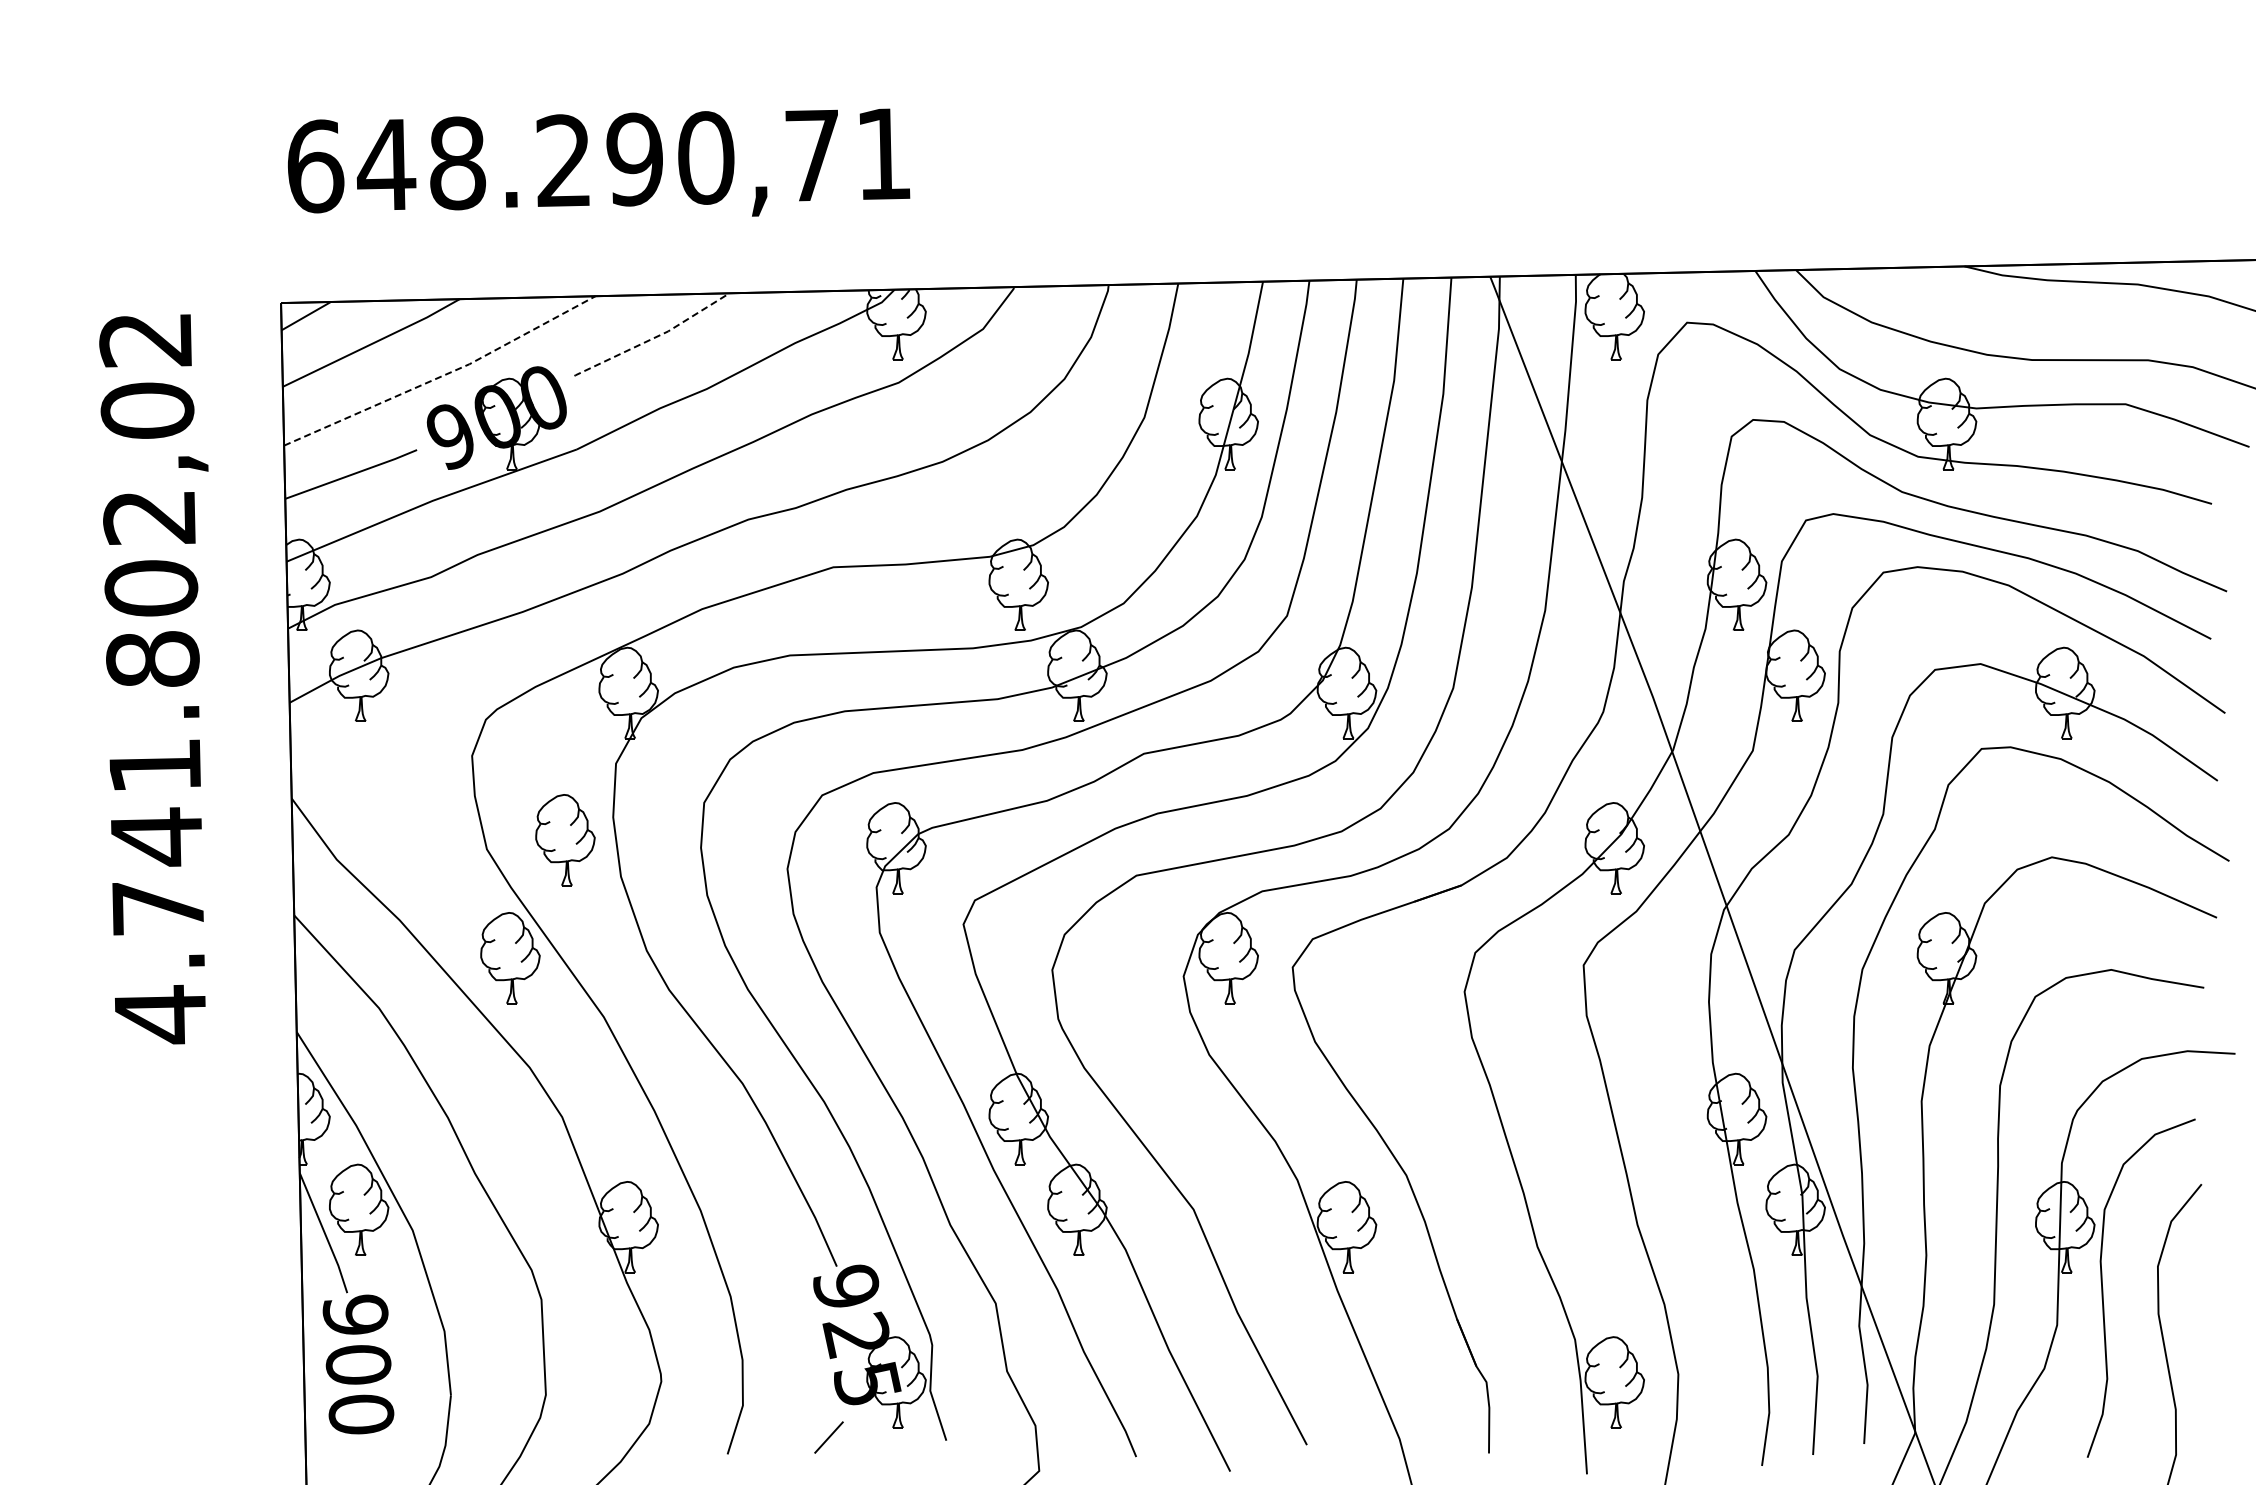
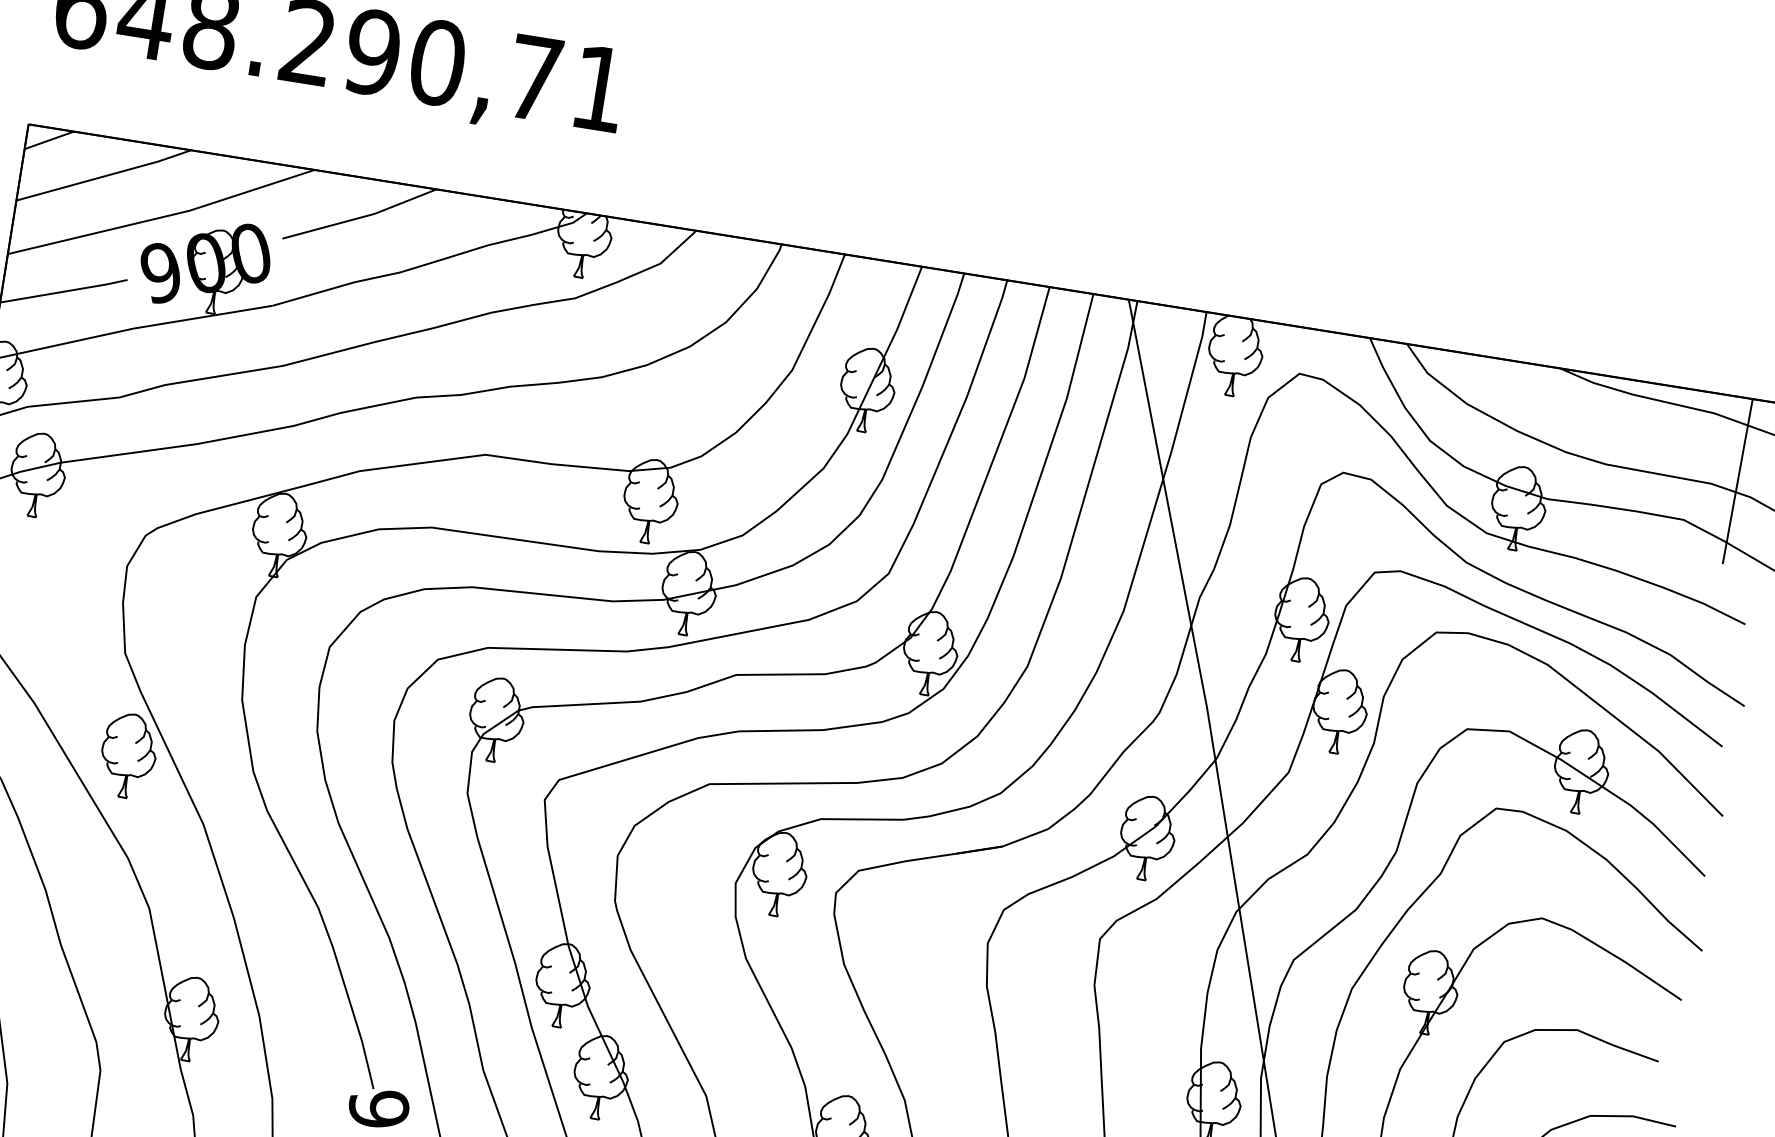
line: (653, 338) -> (360, 217), dashed -> solid
line: (2176, 351) -> (1738, 480), added
line: (443, 375) -> (163, 216), dashed -> solid
part: (565, 840) -> (197, 658), removed

